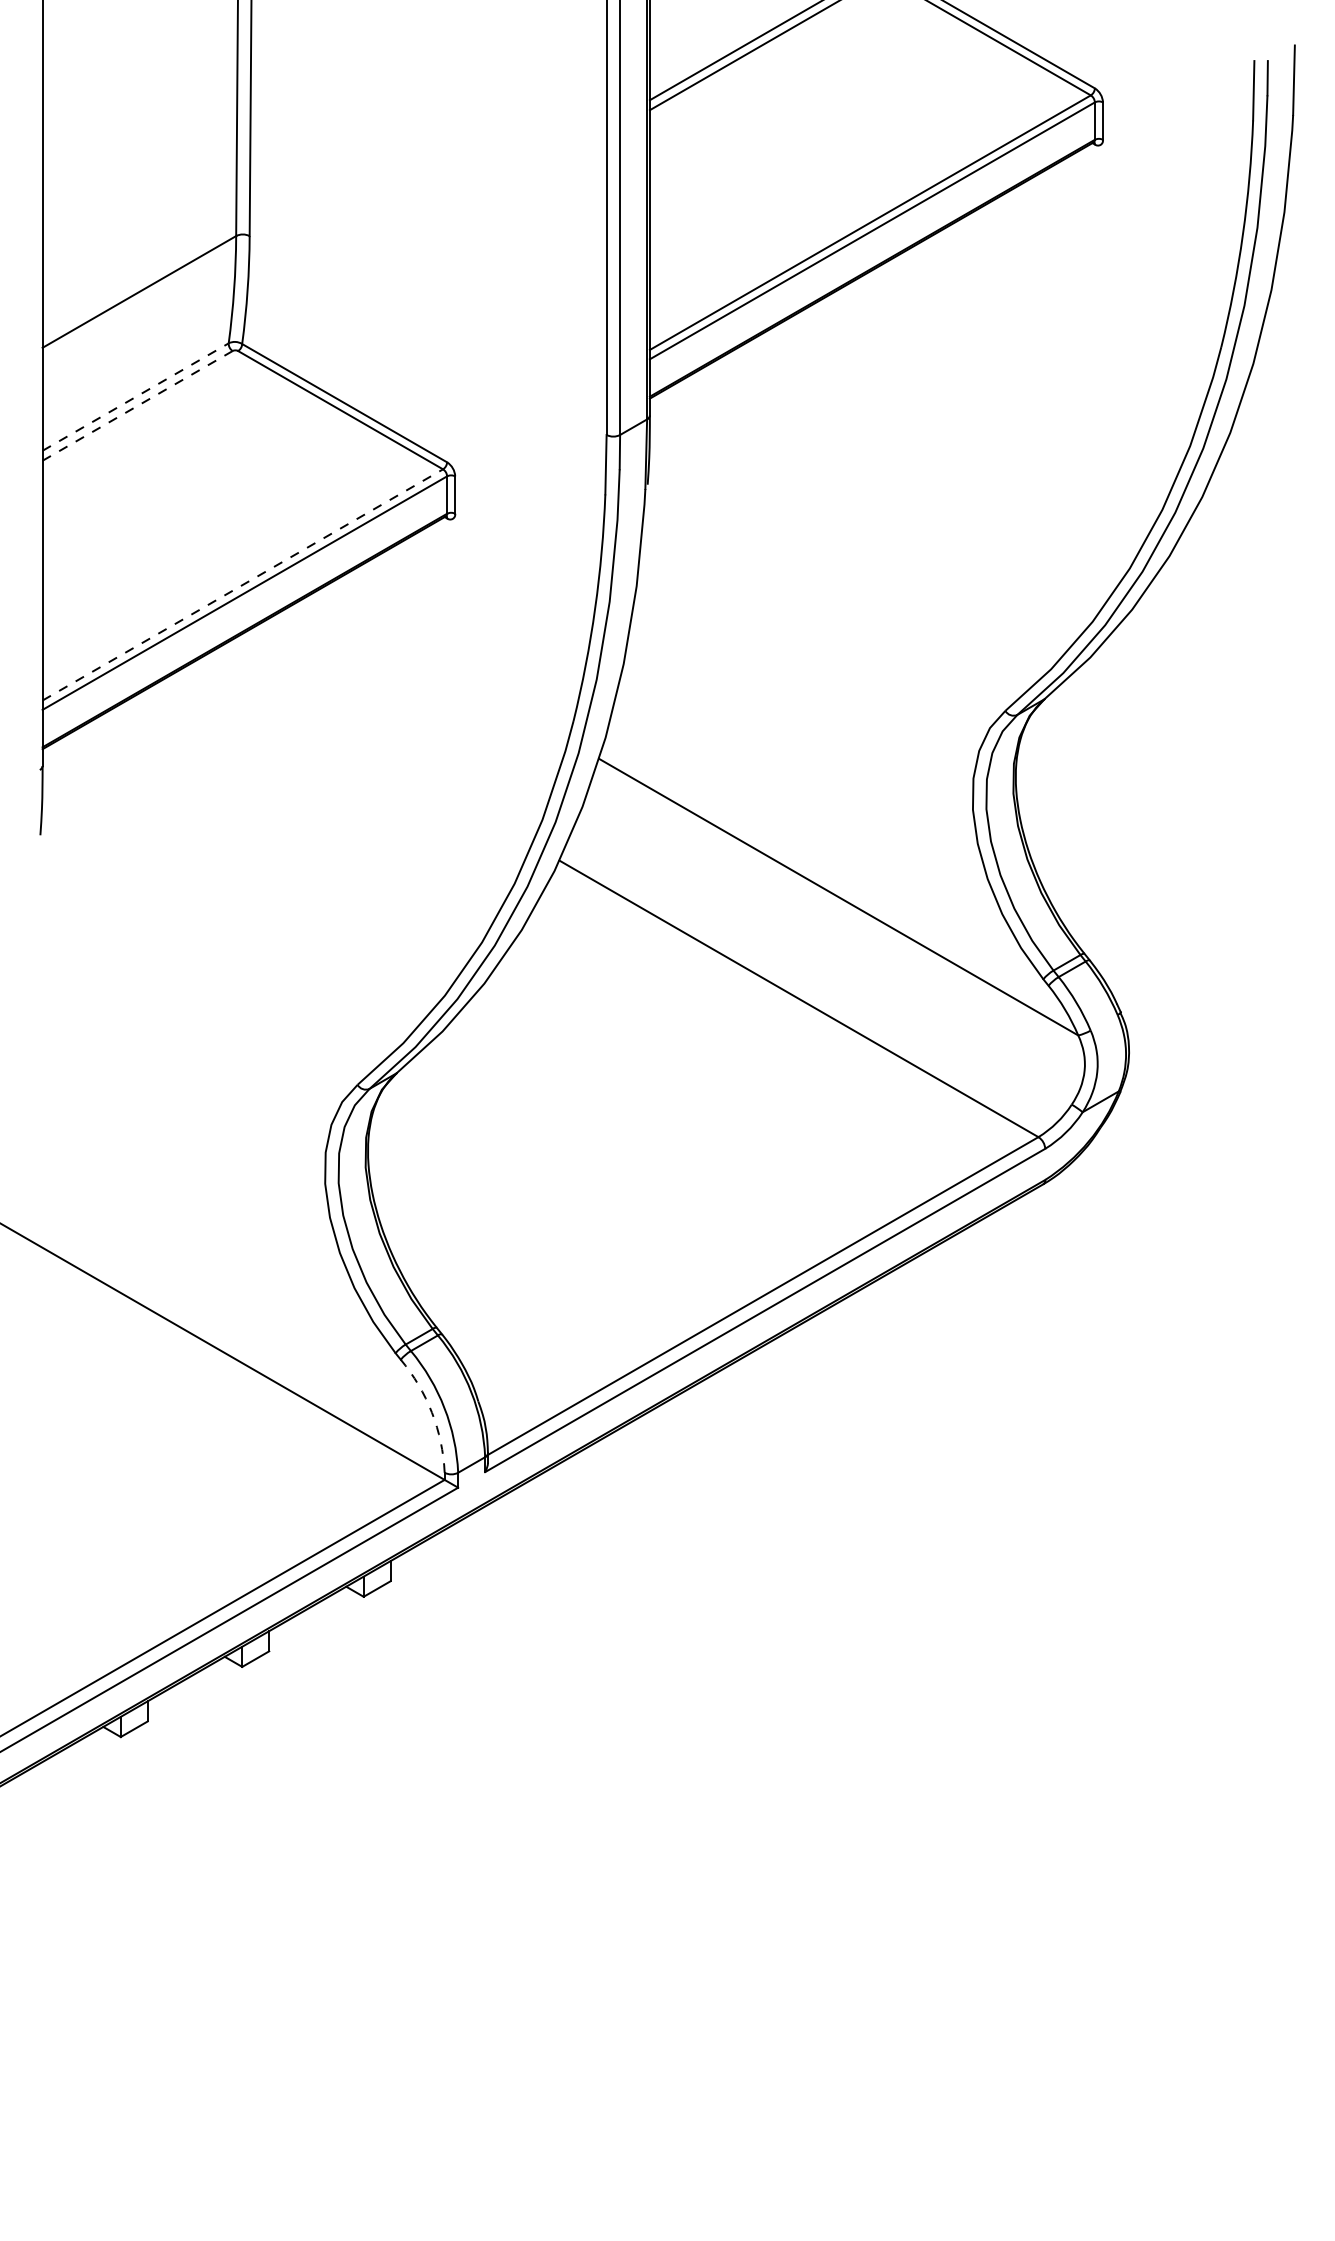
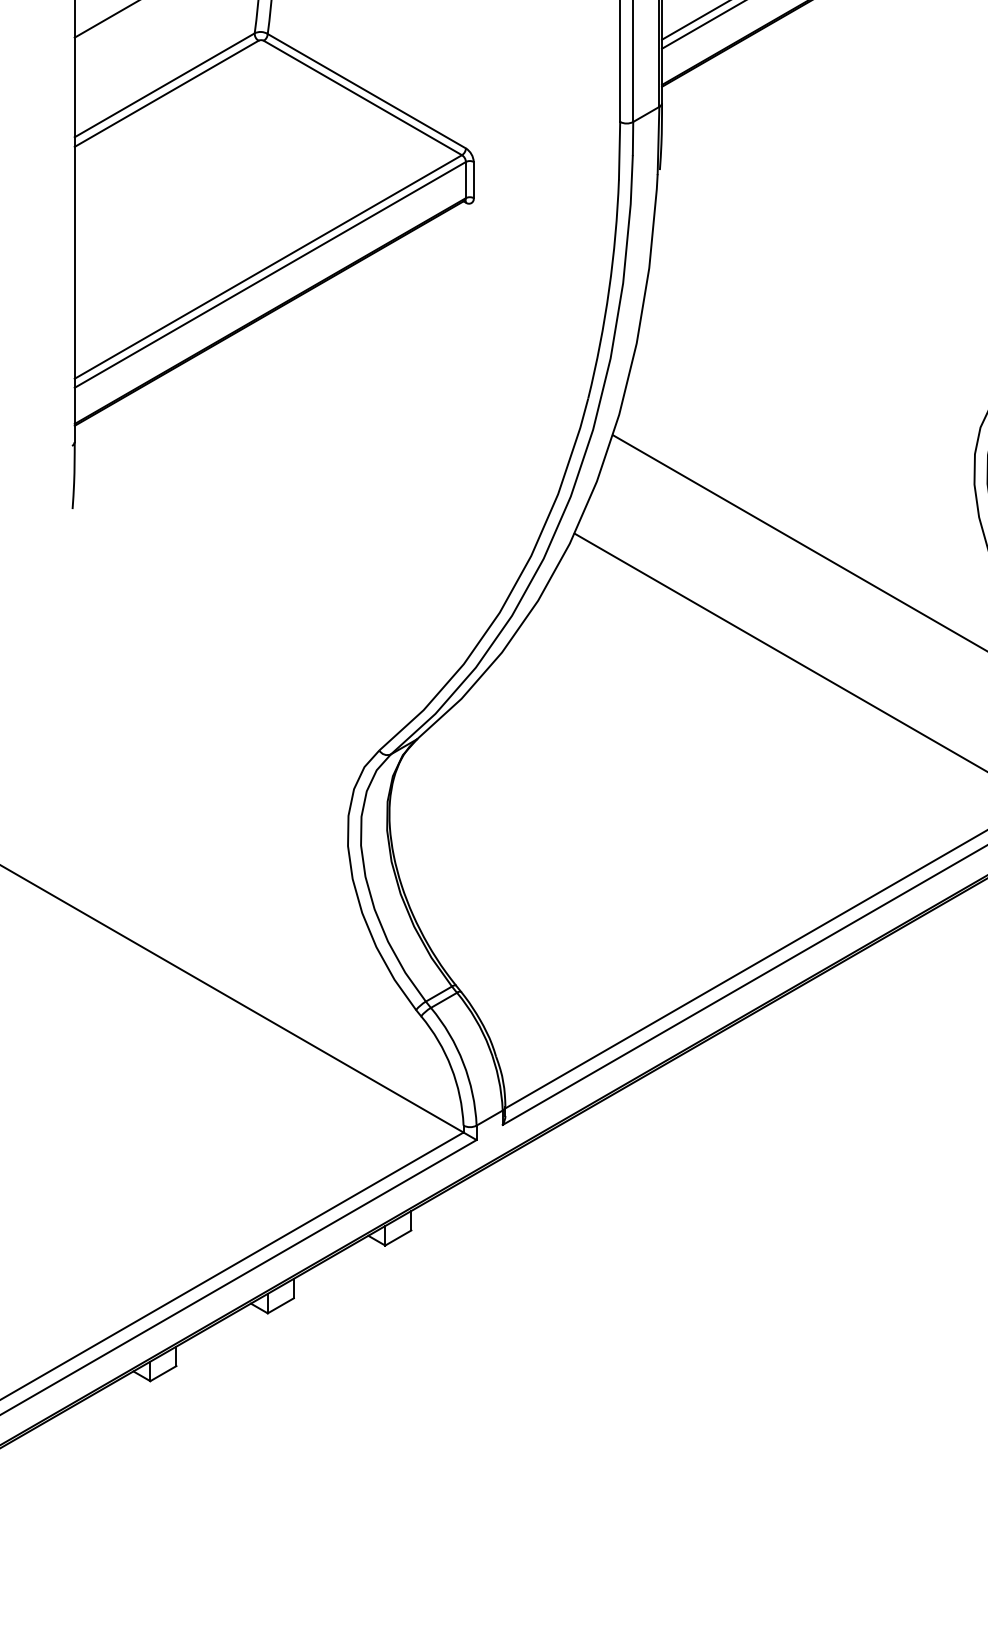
line: (136, 396) -> (165, 84), dashed -> solid
line: (137, 405) -> (166, 93), dashed -> solid
line: (243, 584) -> (269, 266), dashed -> solid
arc: (431, 1412) -> (450, 1067), dashed -> solid

